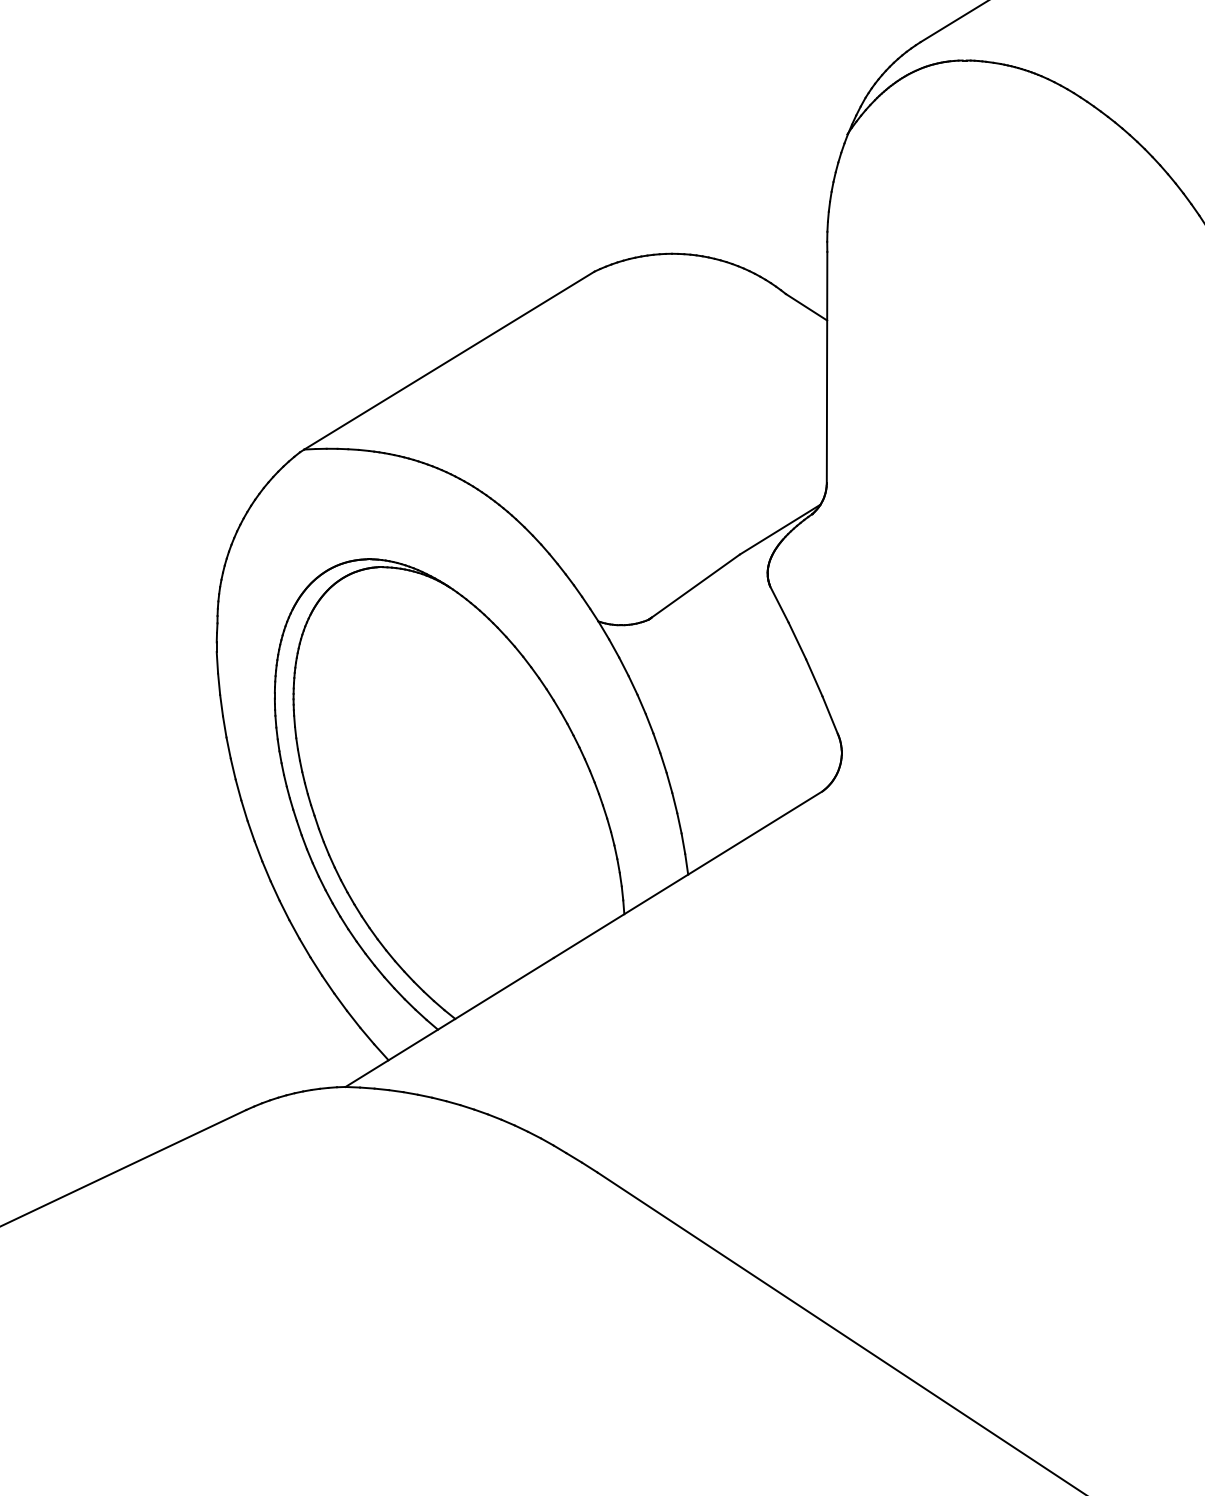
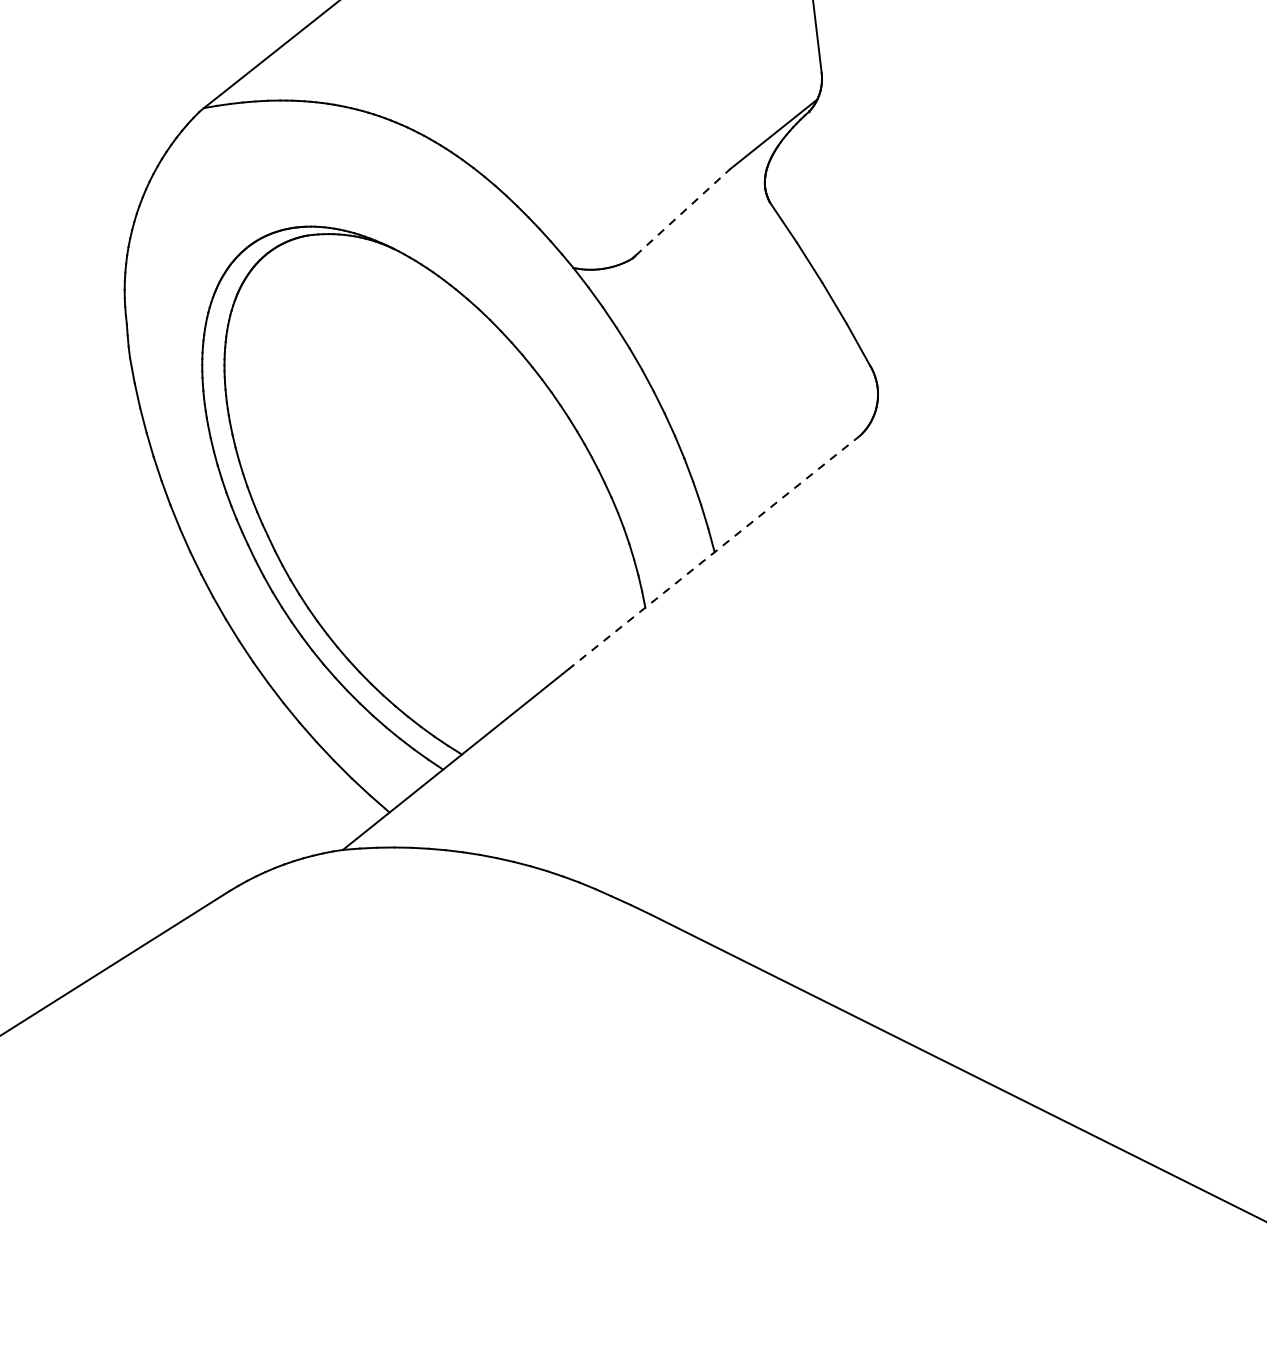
line: (696, 585) -> (683, 211), solid -> dashed
line: (687, 874) -> (713, 552), solid -> dashed

